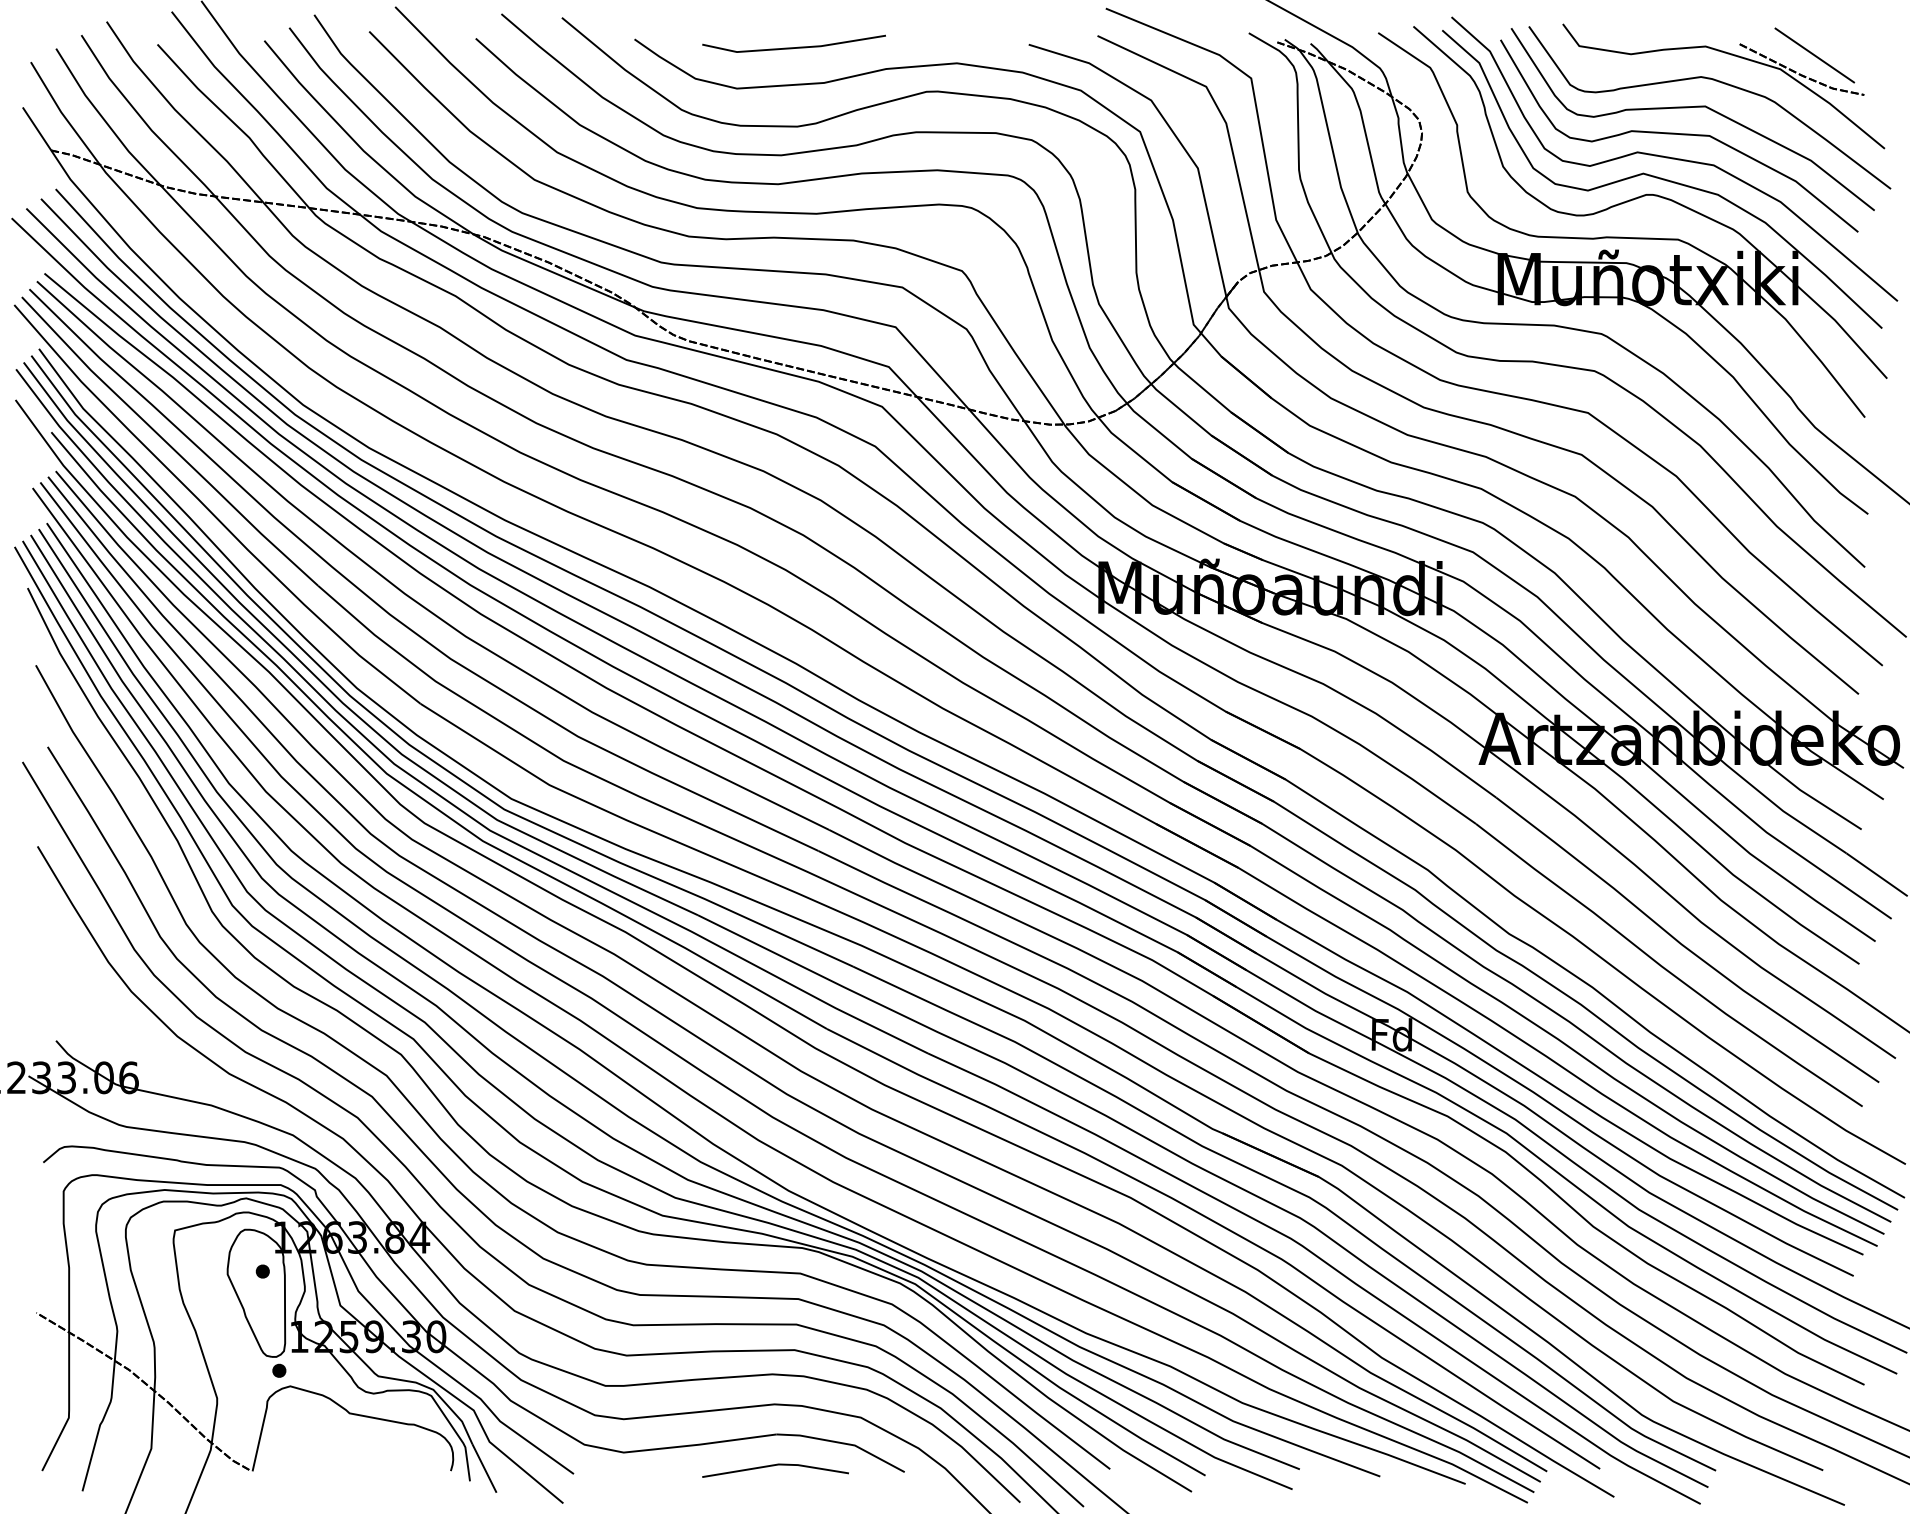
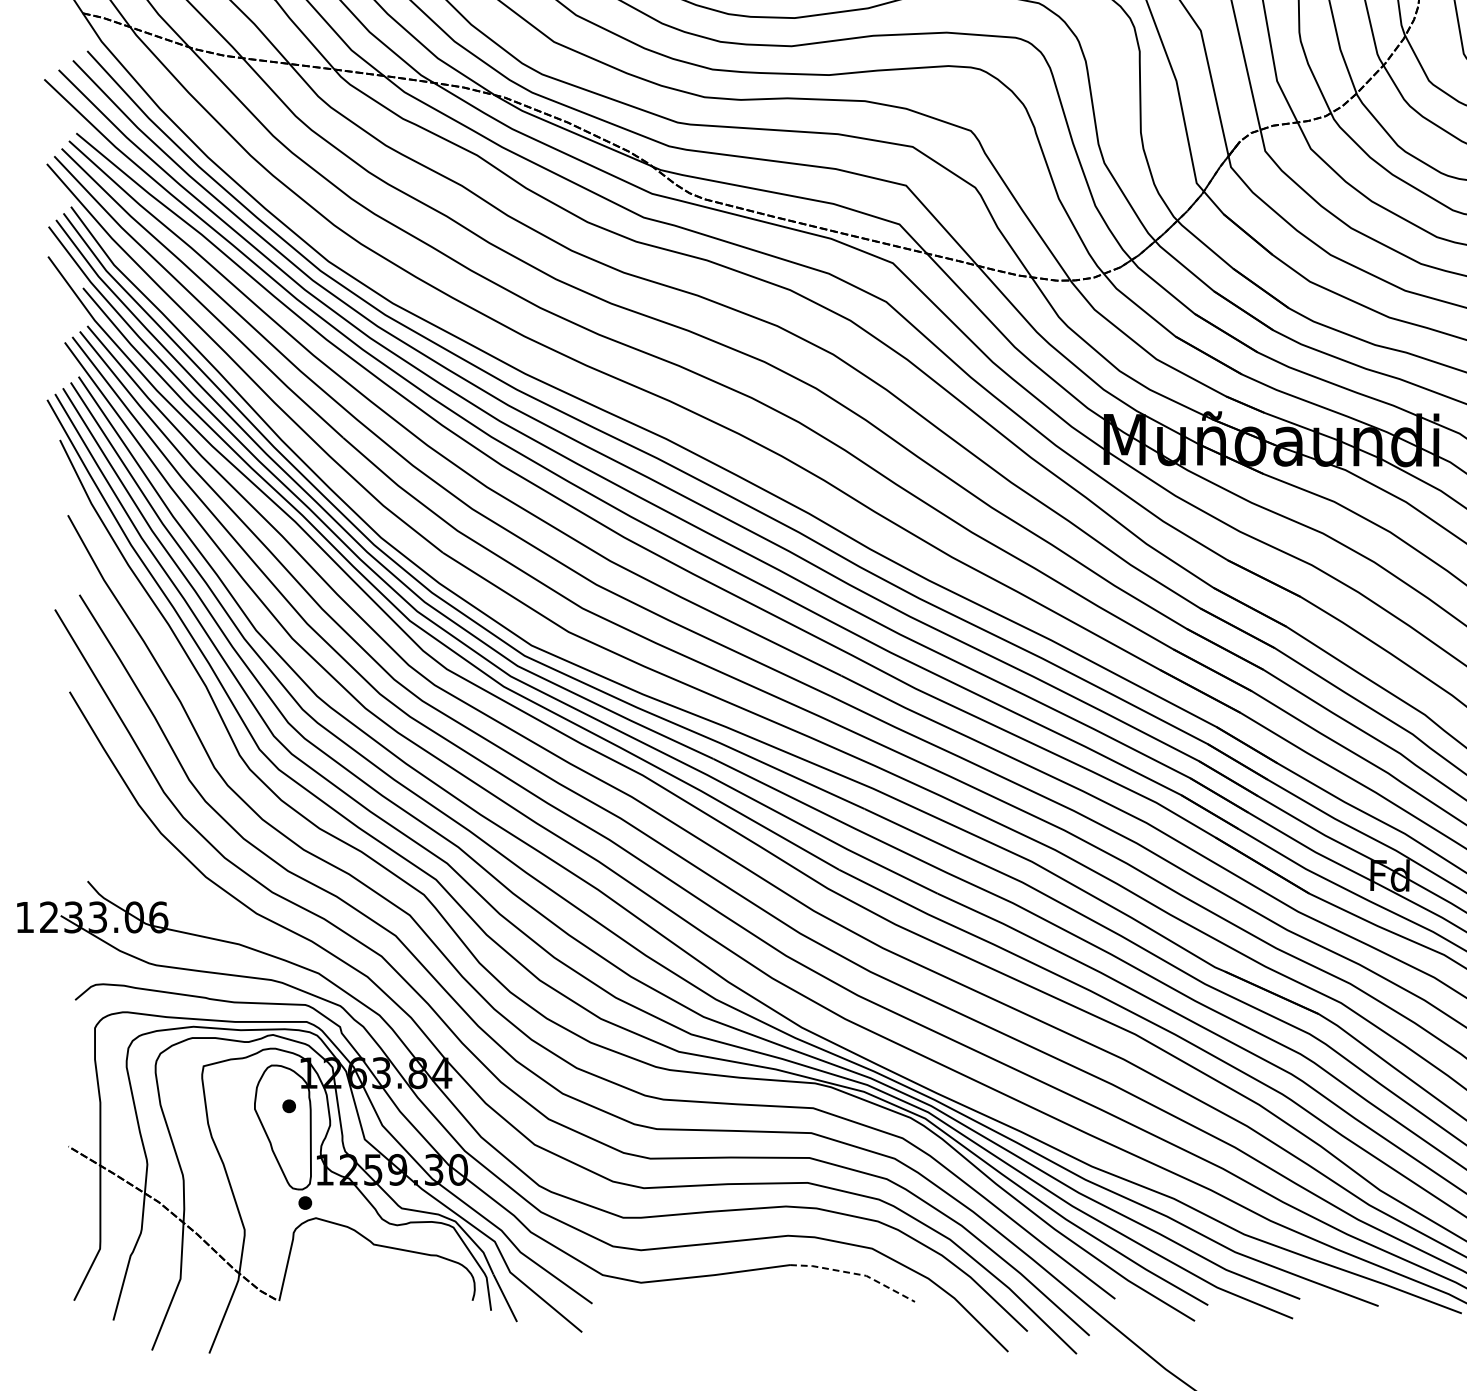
line: (844, 1443) -> (856, 1273), solid -> dashed
line: (774, 1466) -> (788, 1296), removed

